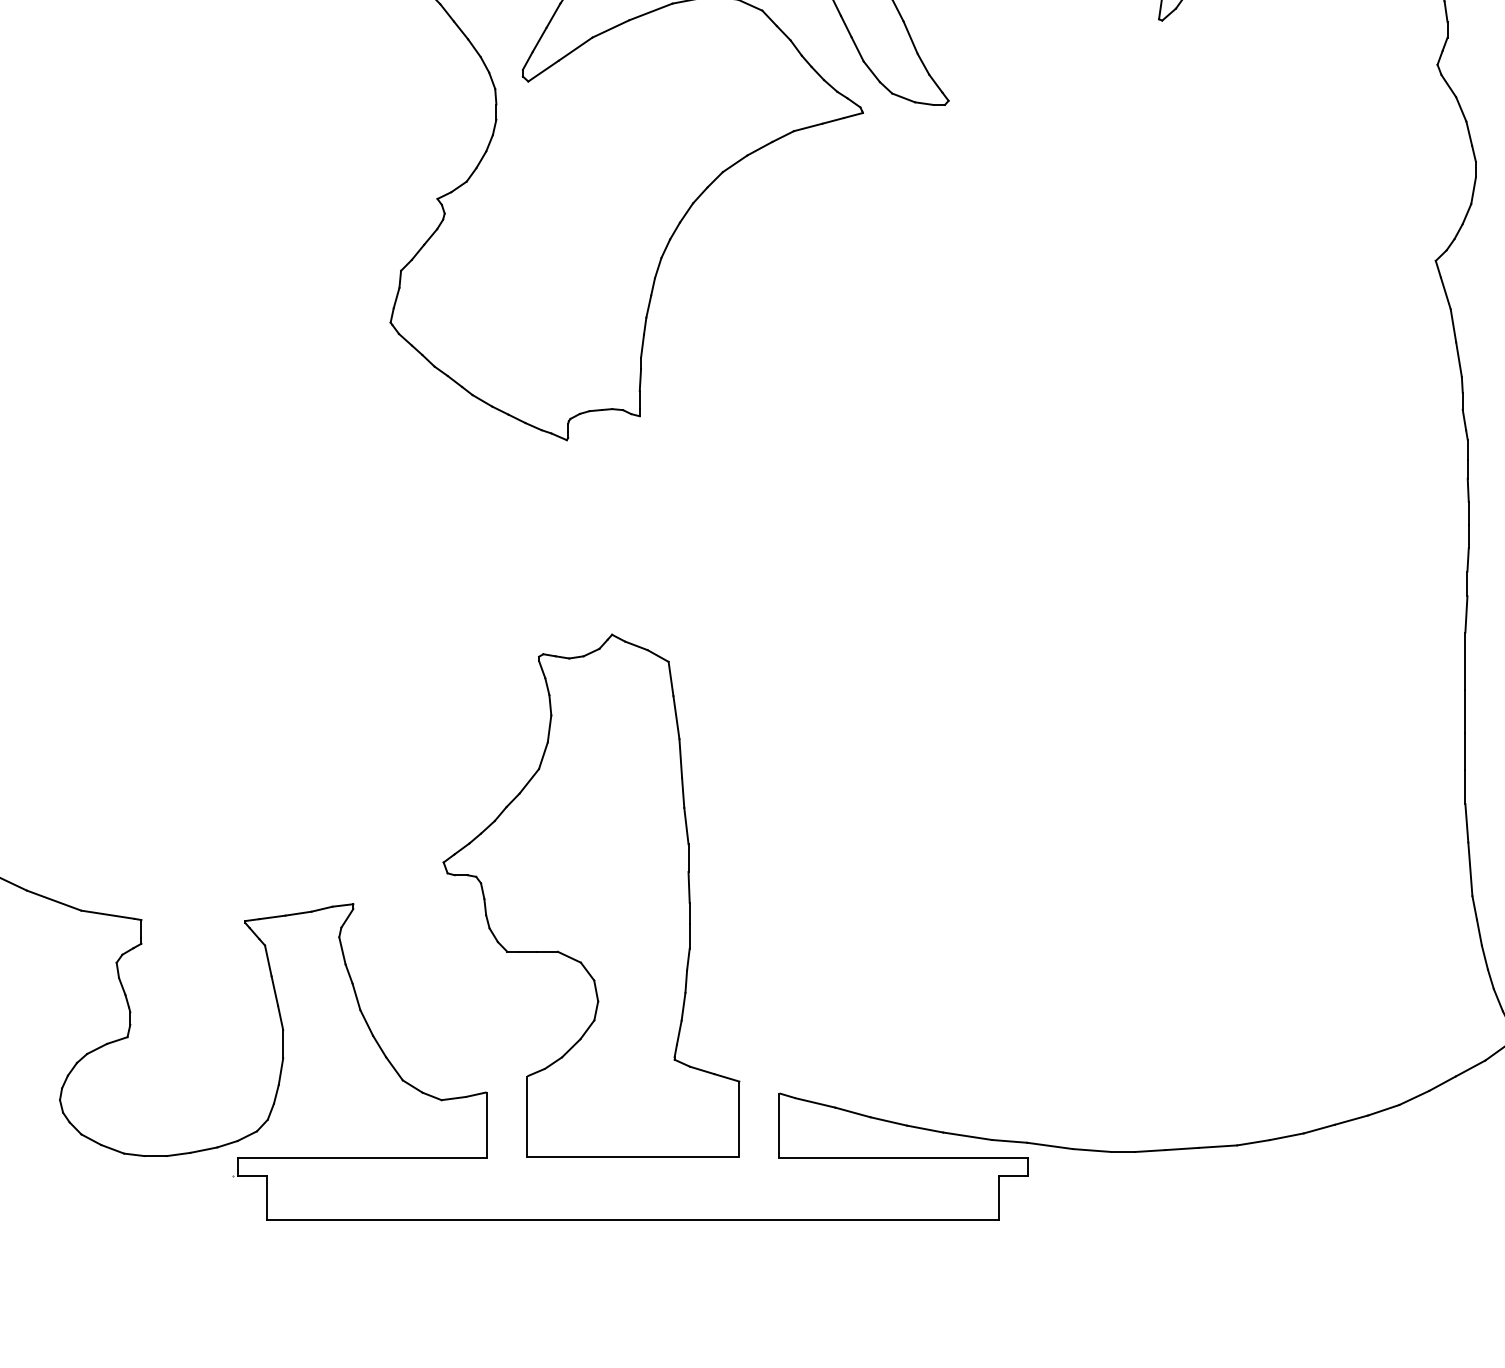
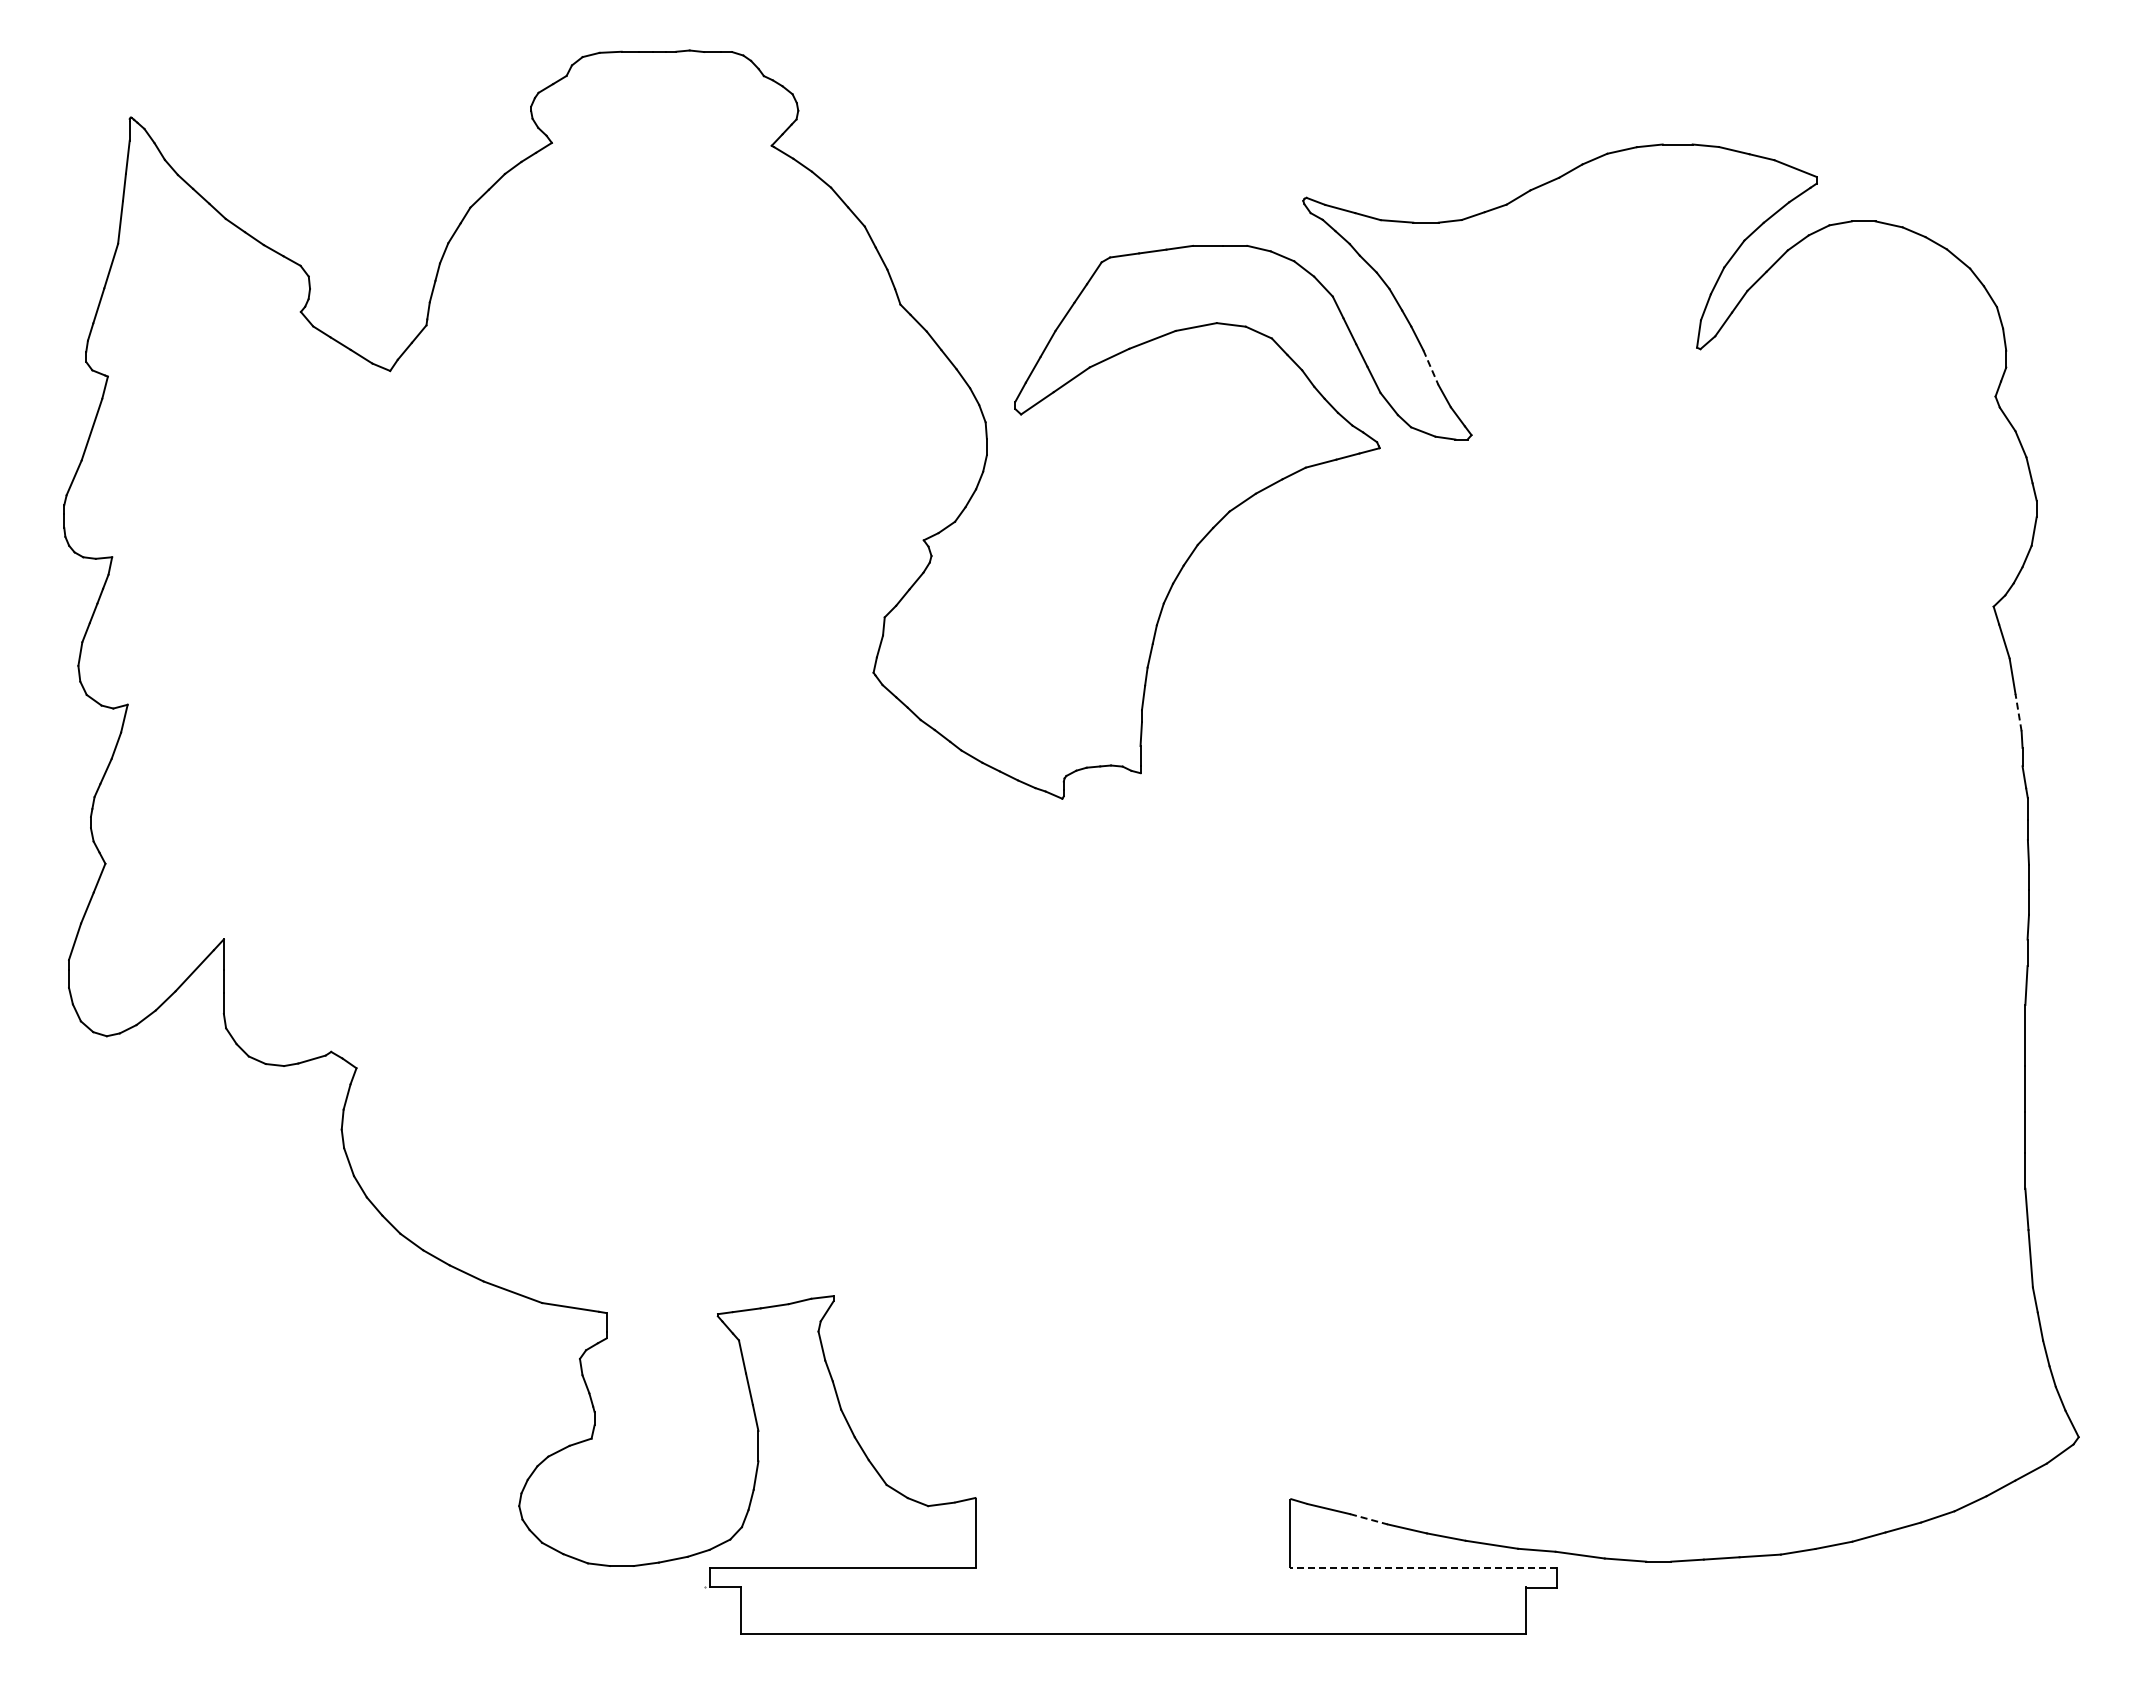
line: (910, 37) -> (1430, 367), solid -> dashed
line: (1458, 359) -> (2018, 712), solid -> dashed
part: (591, 895) -> (1088, 1286), removed
line: (852, 1112) -> (1368, 1519), solid -> dashed
line: (903, 1157) -> (1423, 1567), solid -> dashed

